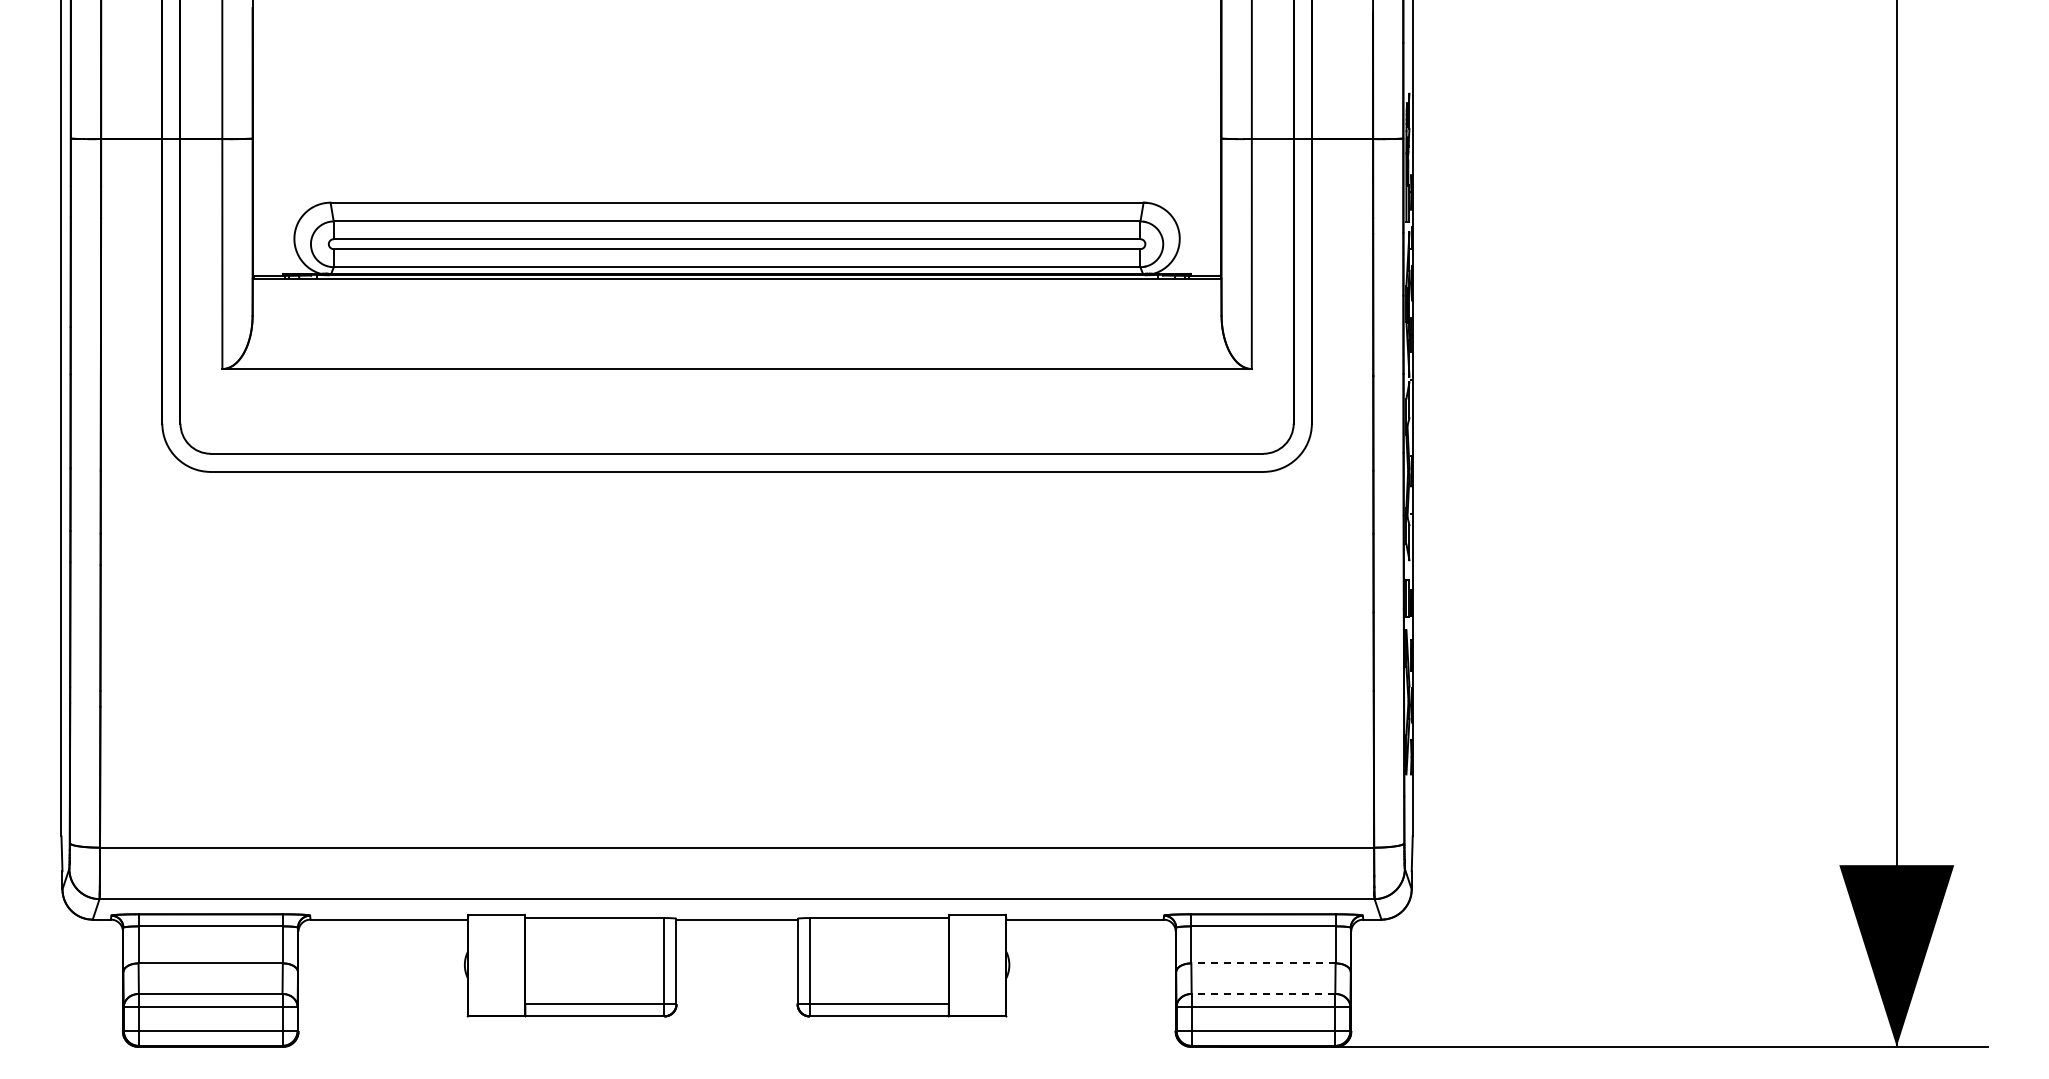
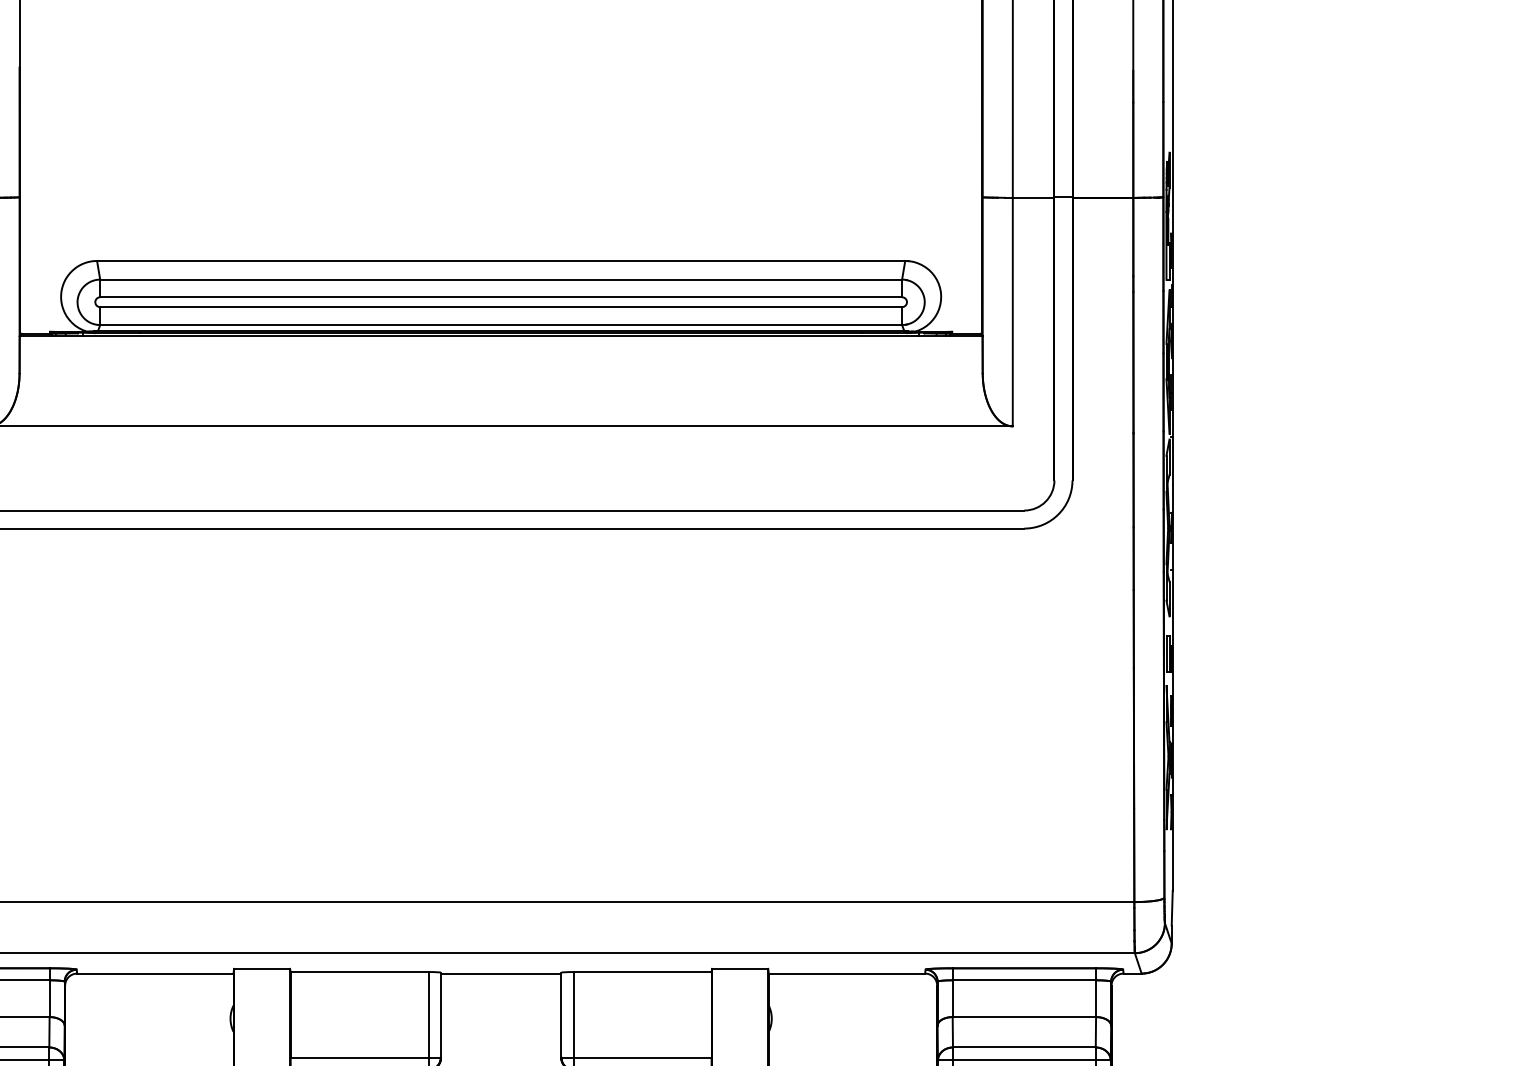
line: (1262, 963) -> (1023, 1017), dashed -> solid
line: (1263, 993) -> (1024, 1047), dashed -> solid

